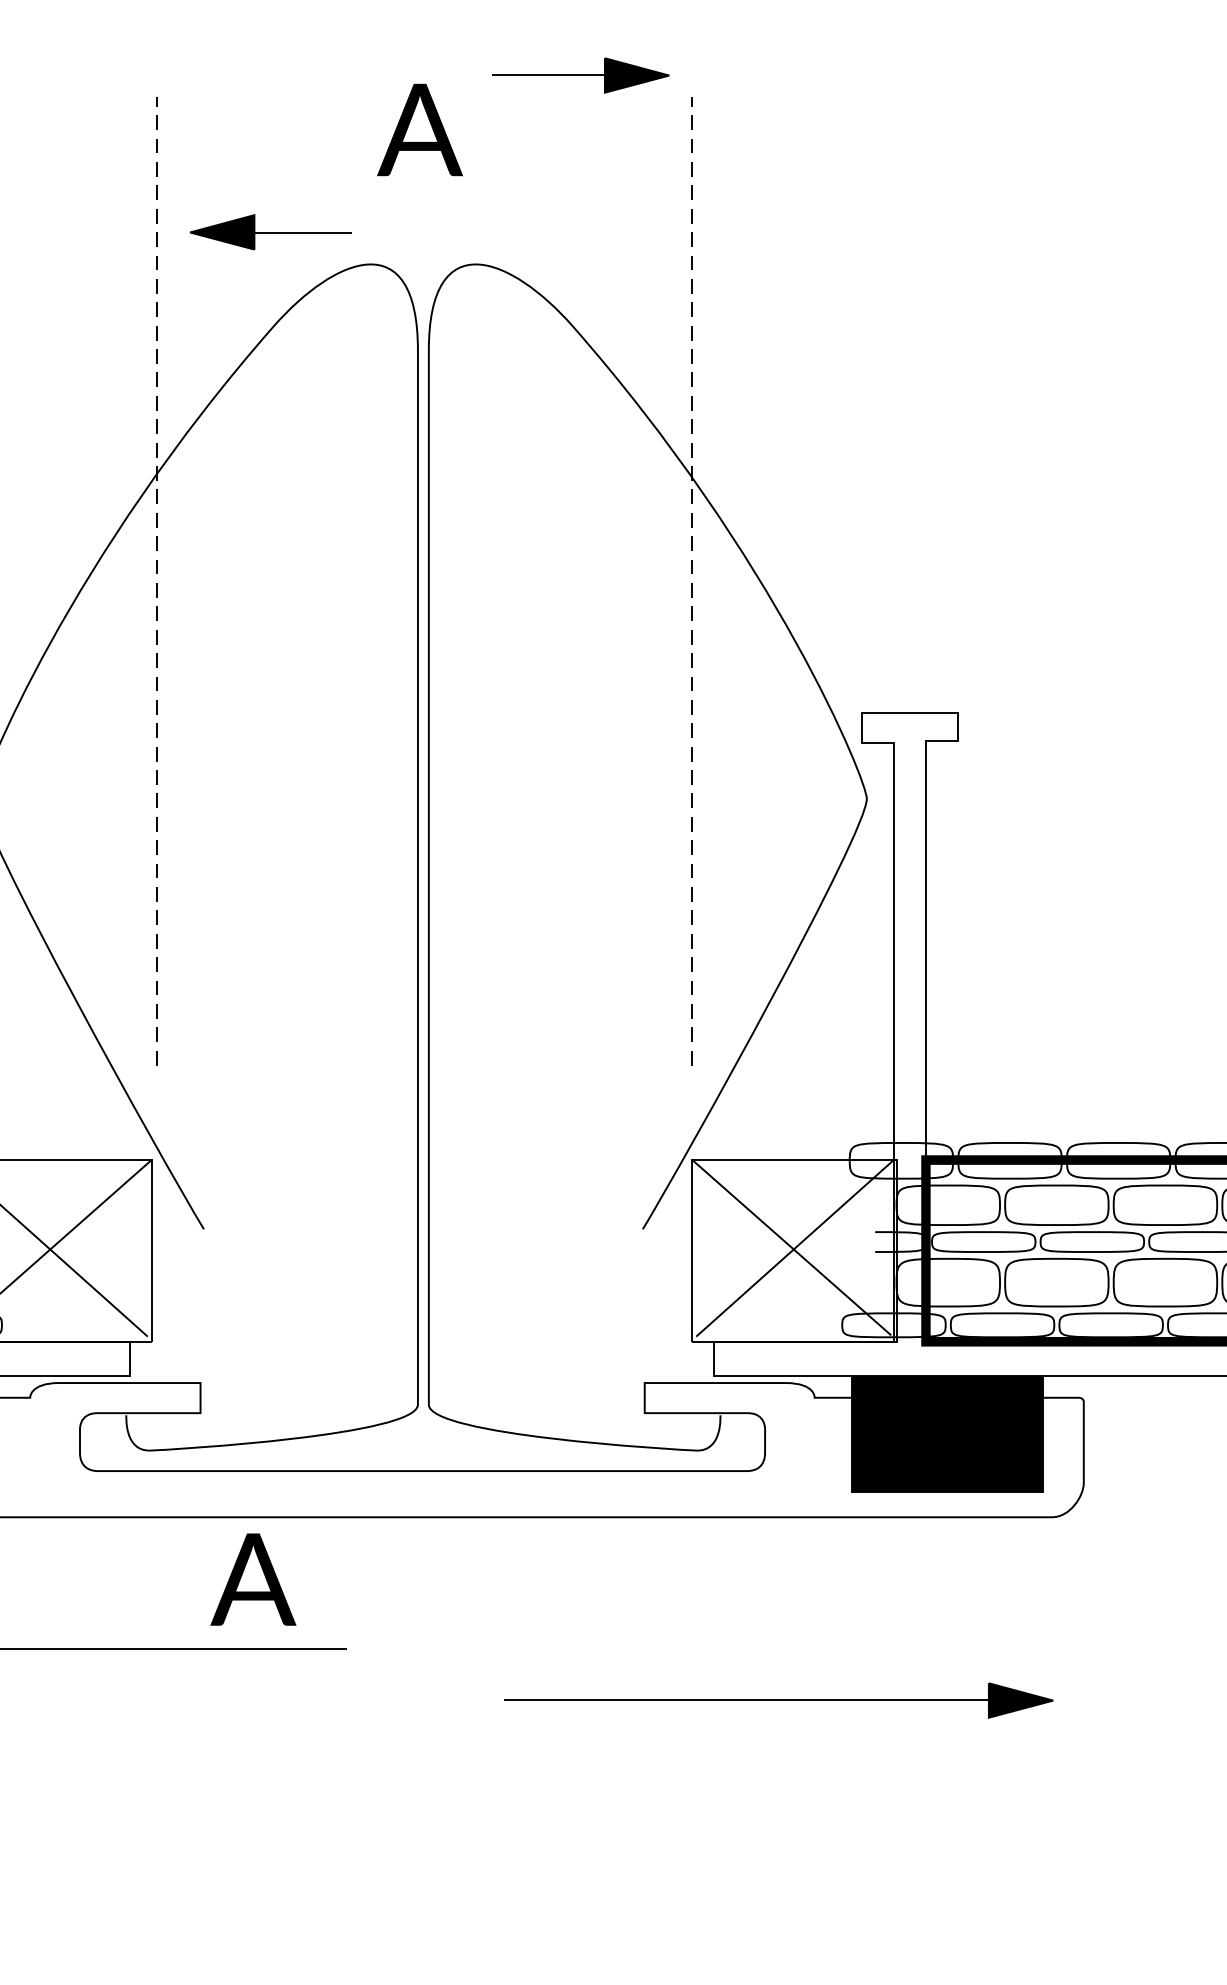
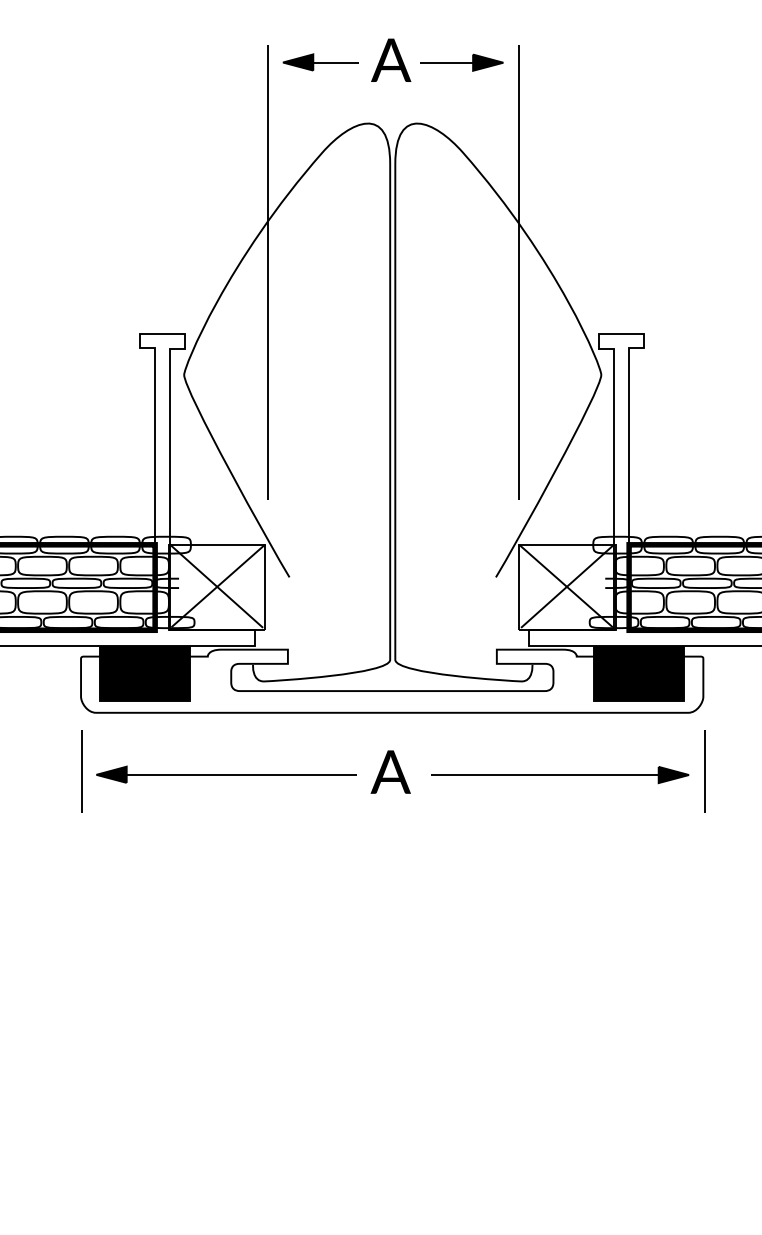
part: (580, 75) -> (461, 62), moved
part: (269, 232) -> (320, 62), moved
line: (157, 581) -> (267, 272), dashed -> solid
line: (692, 581) -> (519, 272), dashed -> solid
text: (252, 1578) -> (390, 771), moved
line: (1086, 1642) -> (704, 771), added
part: (780, 1701) -> (560, 775), moved

